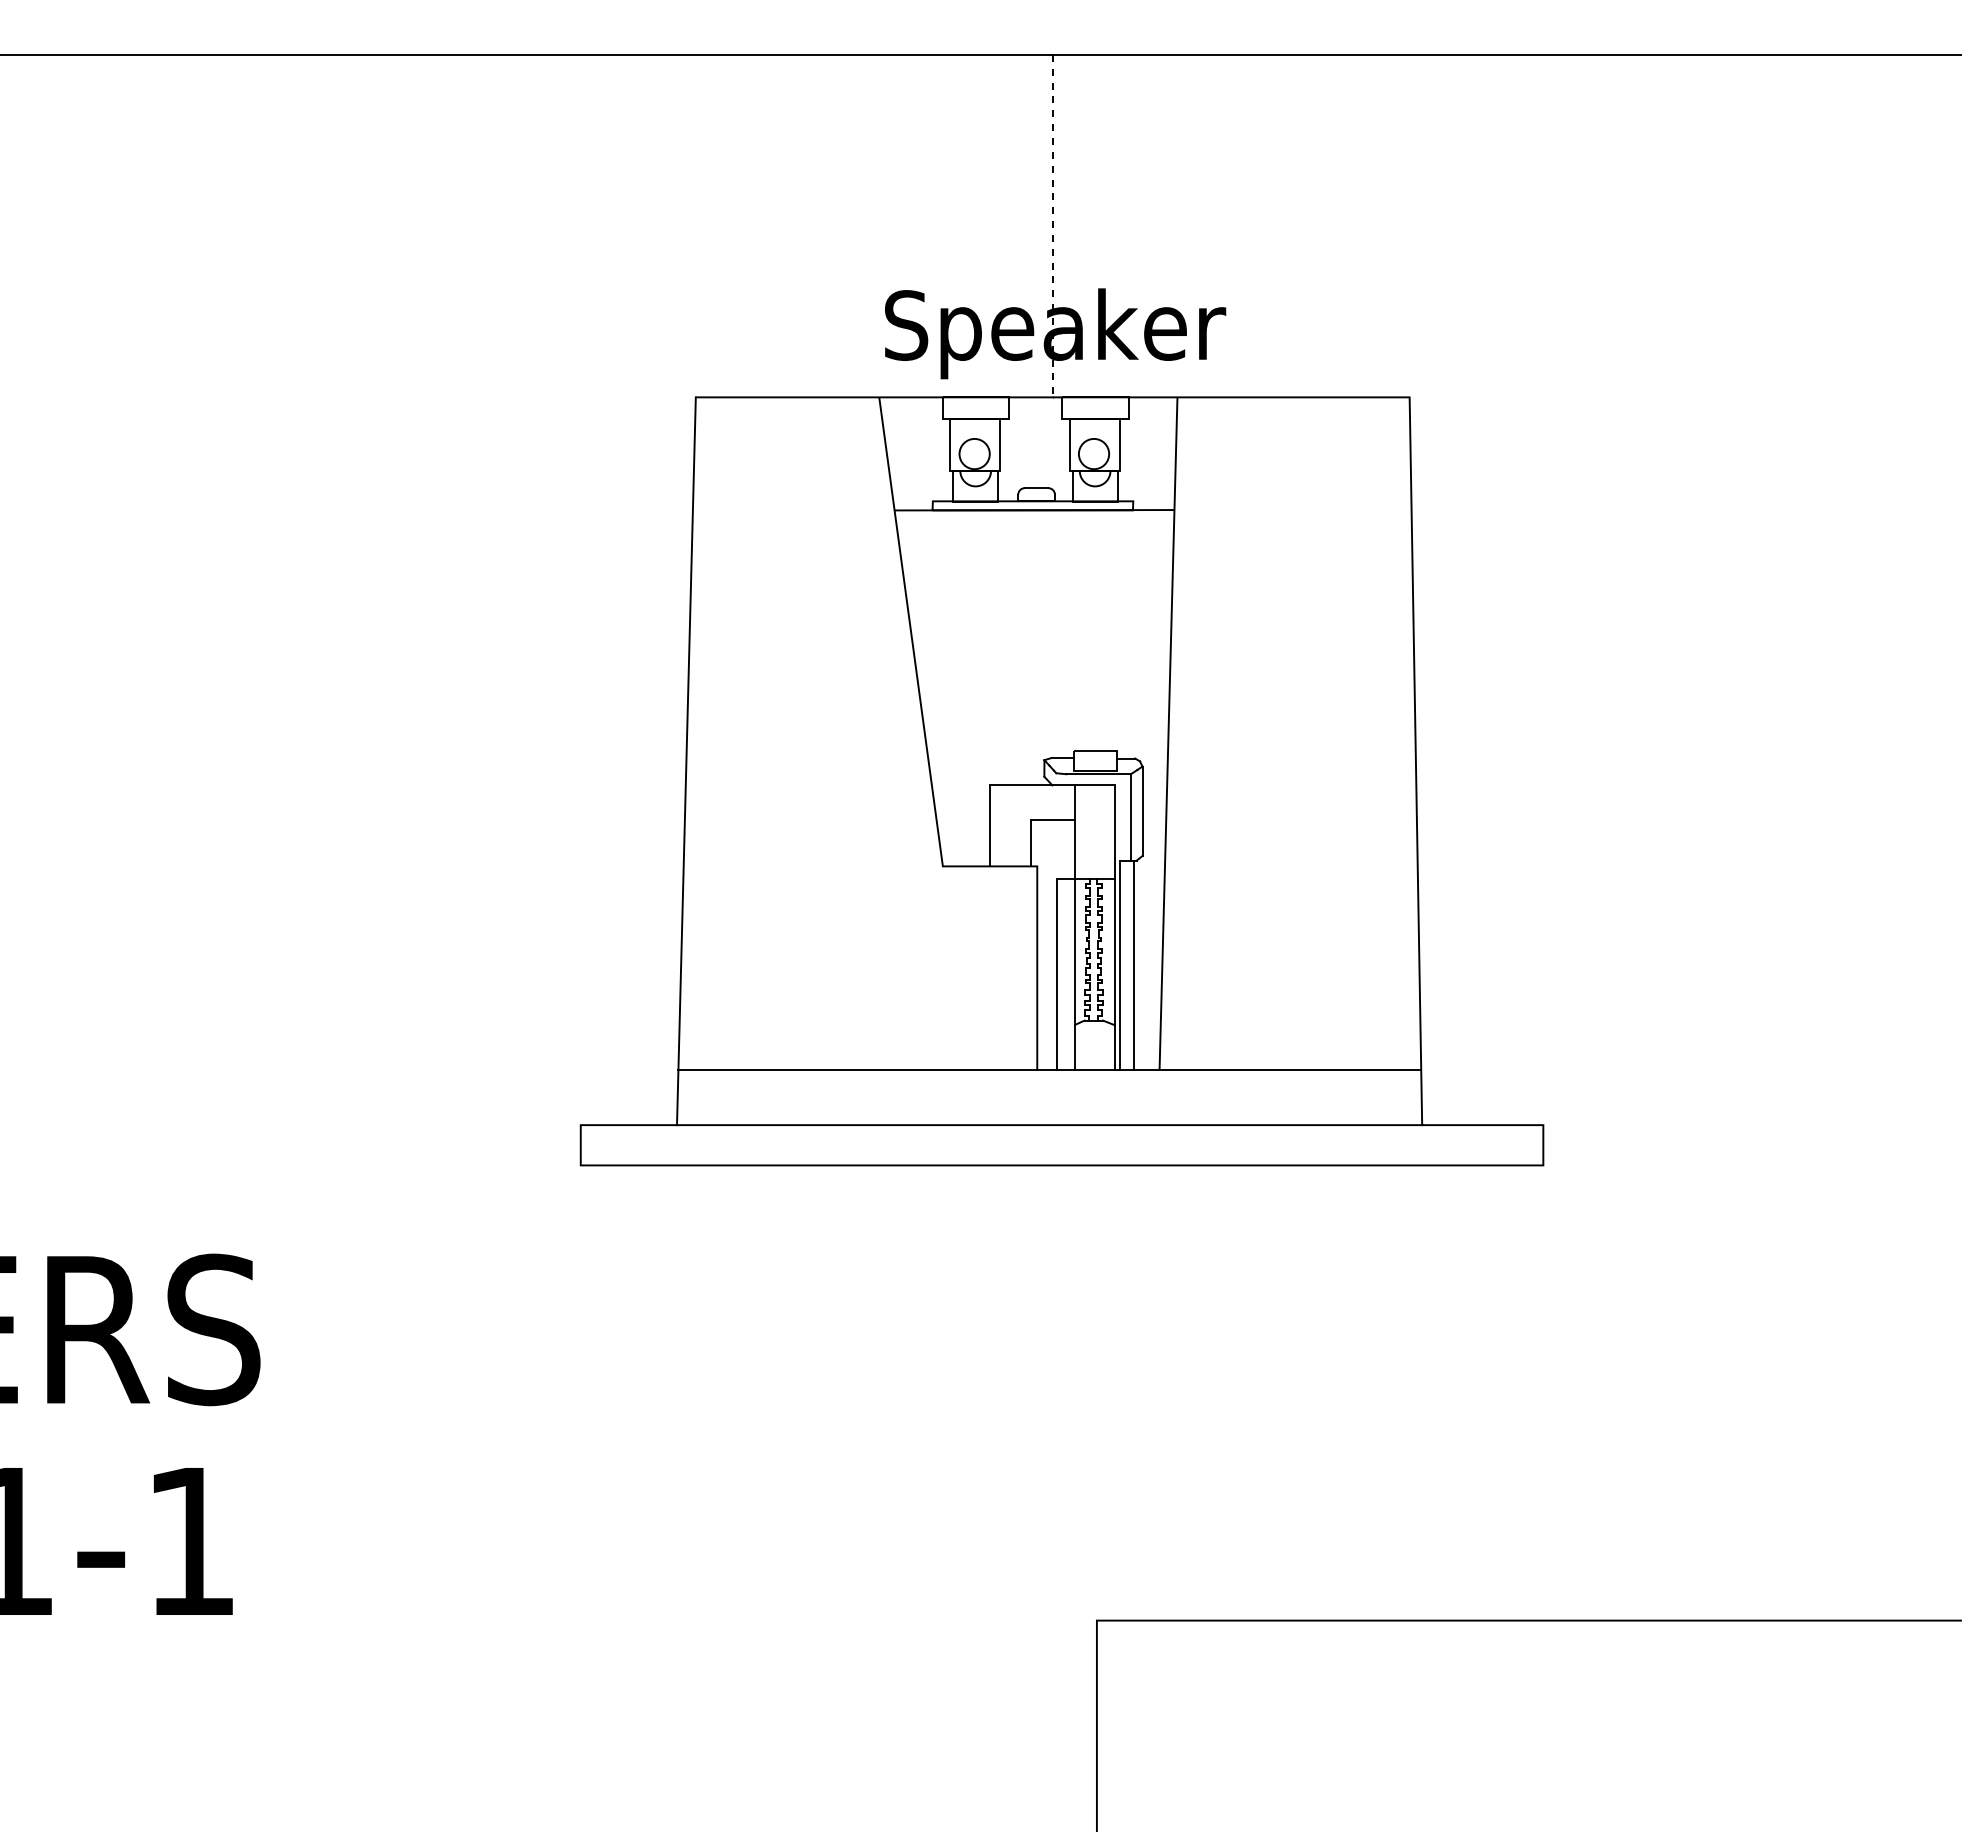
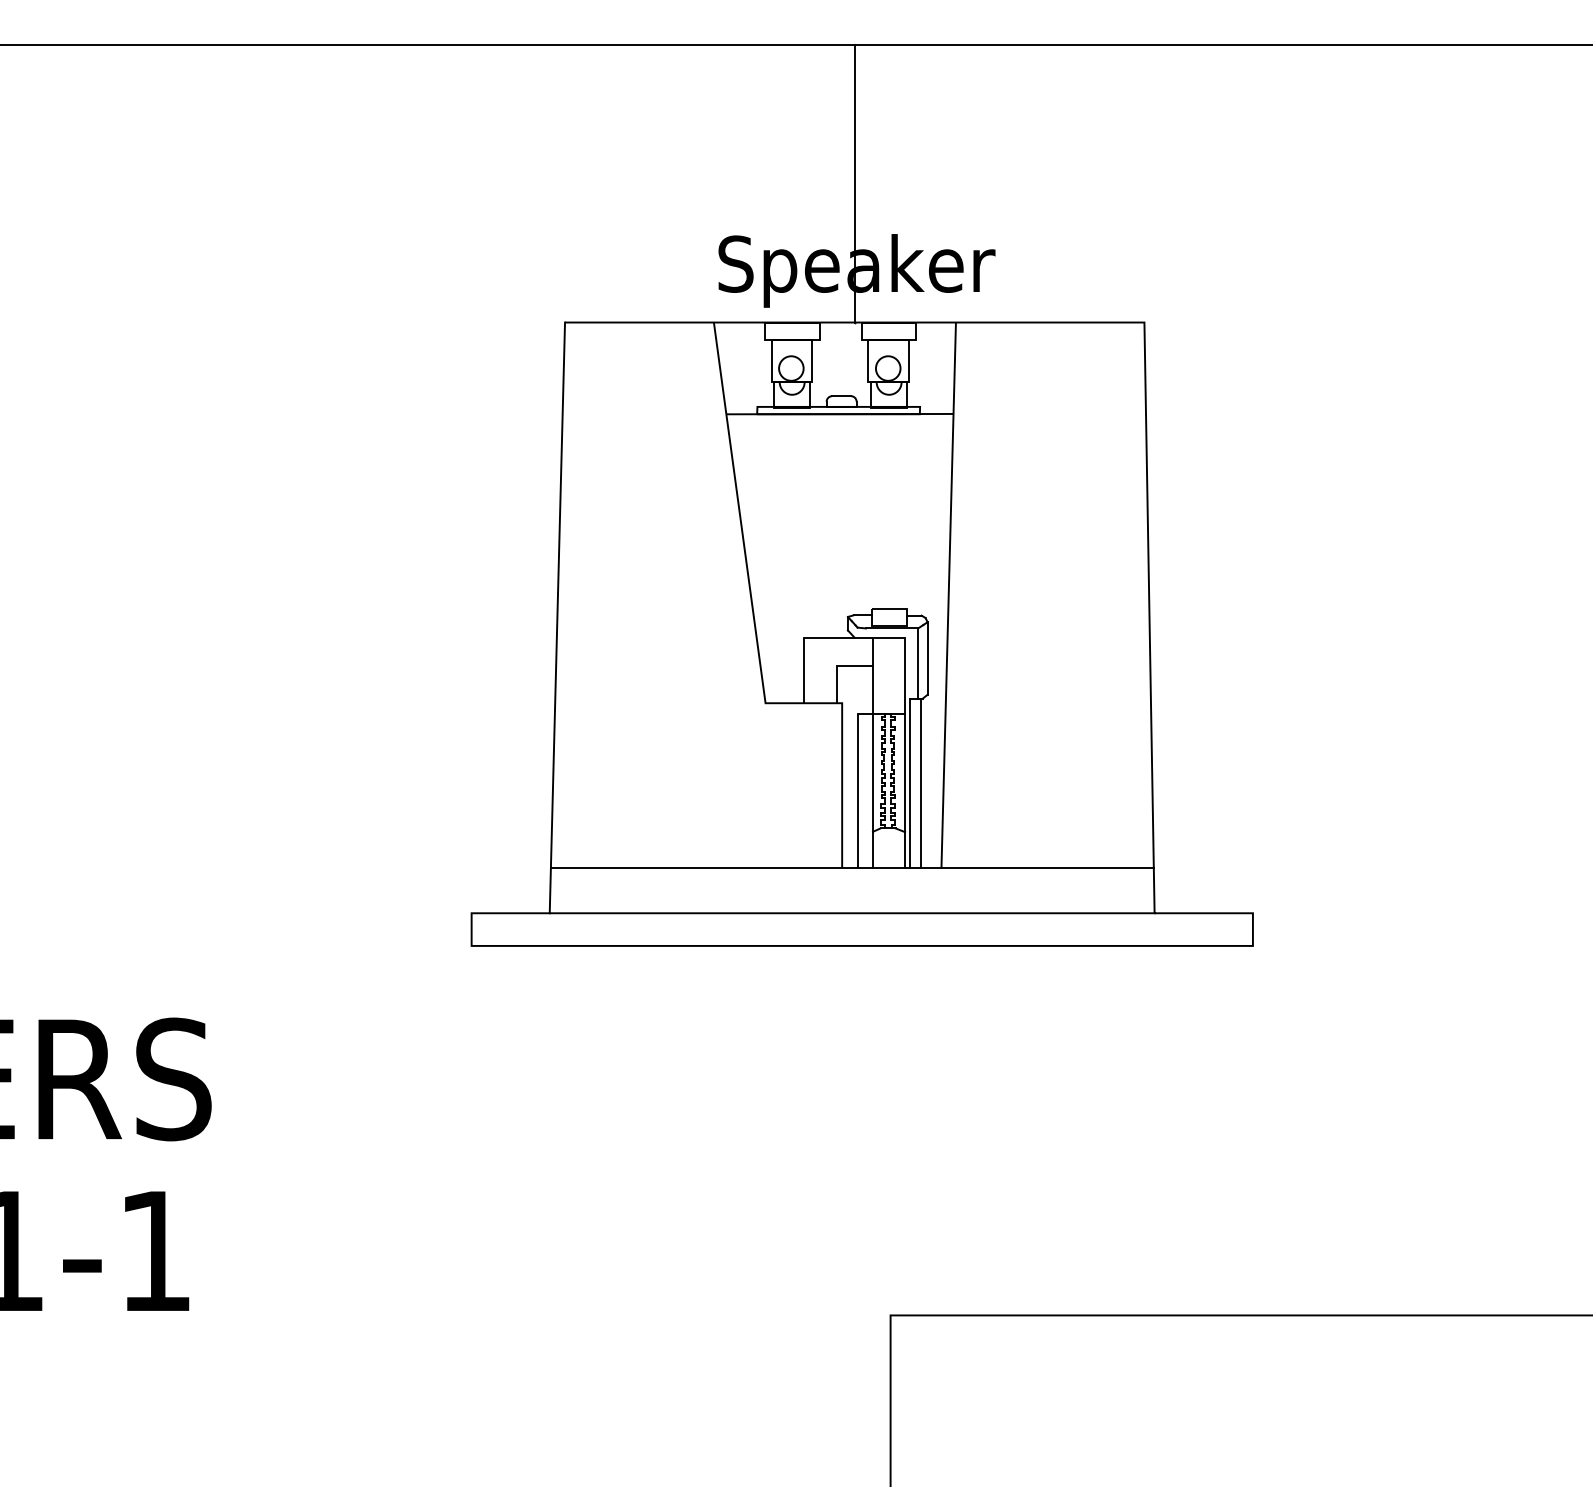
line: (1052, 226) -> (854, 183), dashed -> solid

